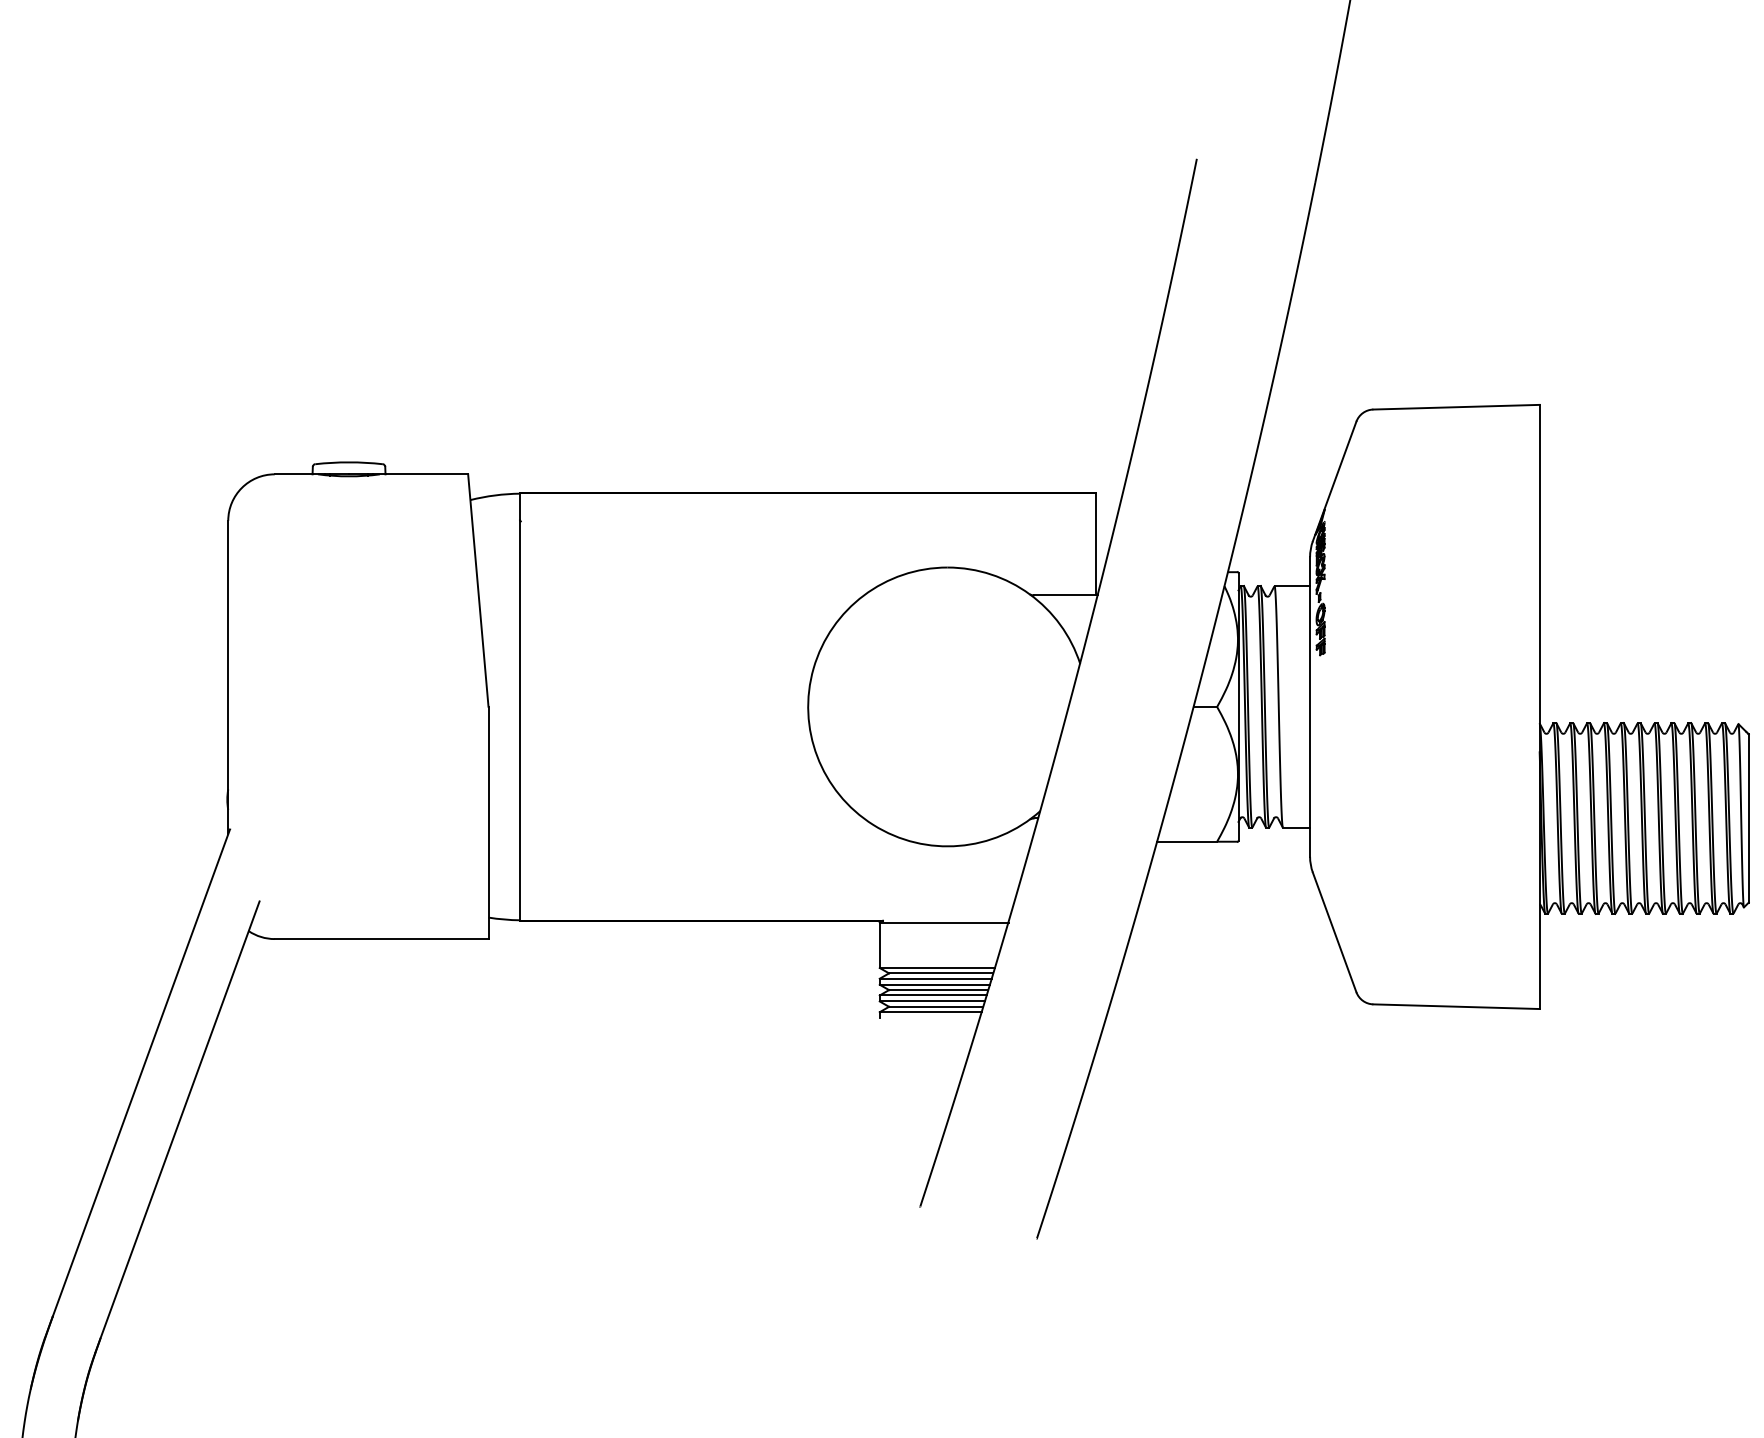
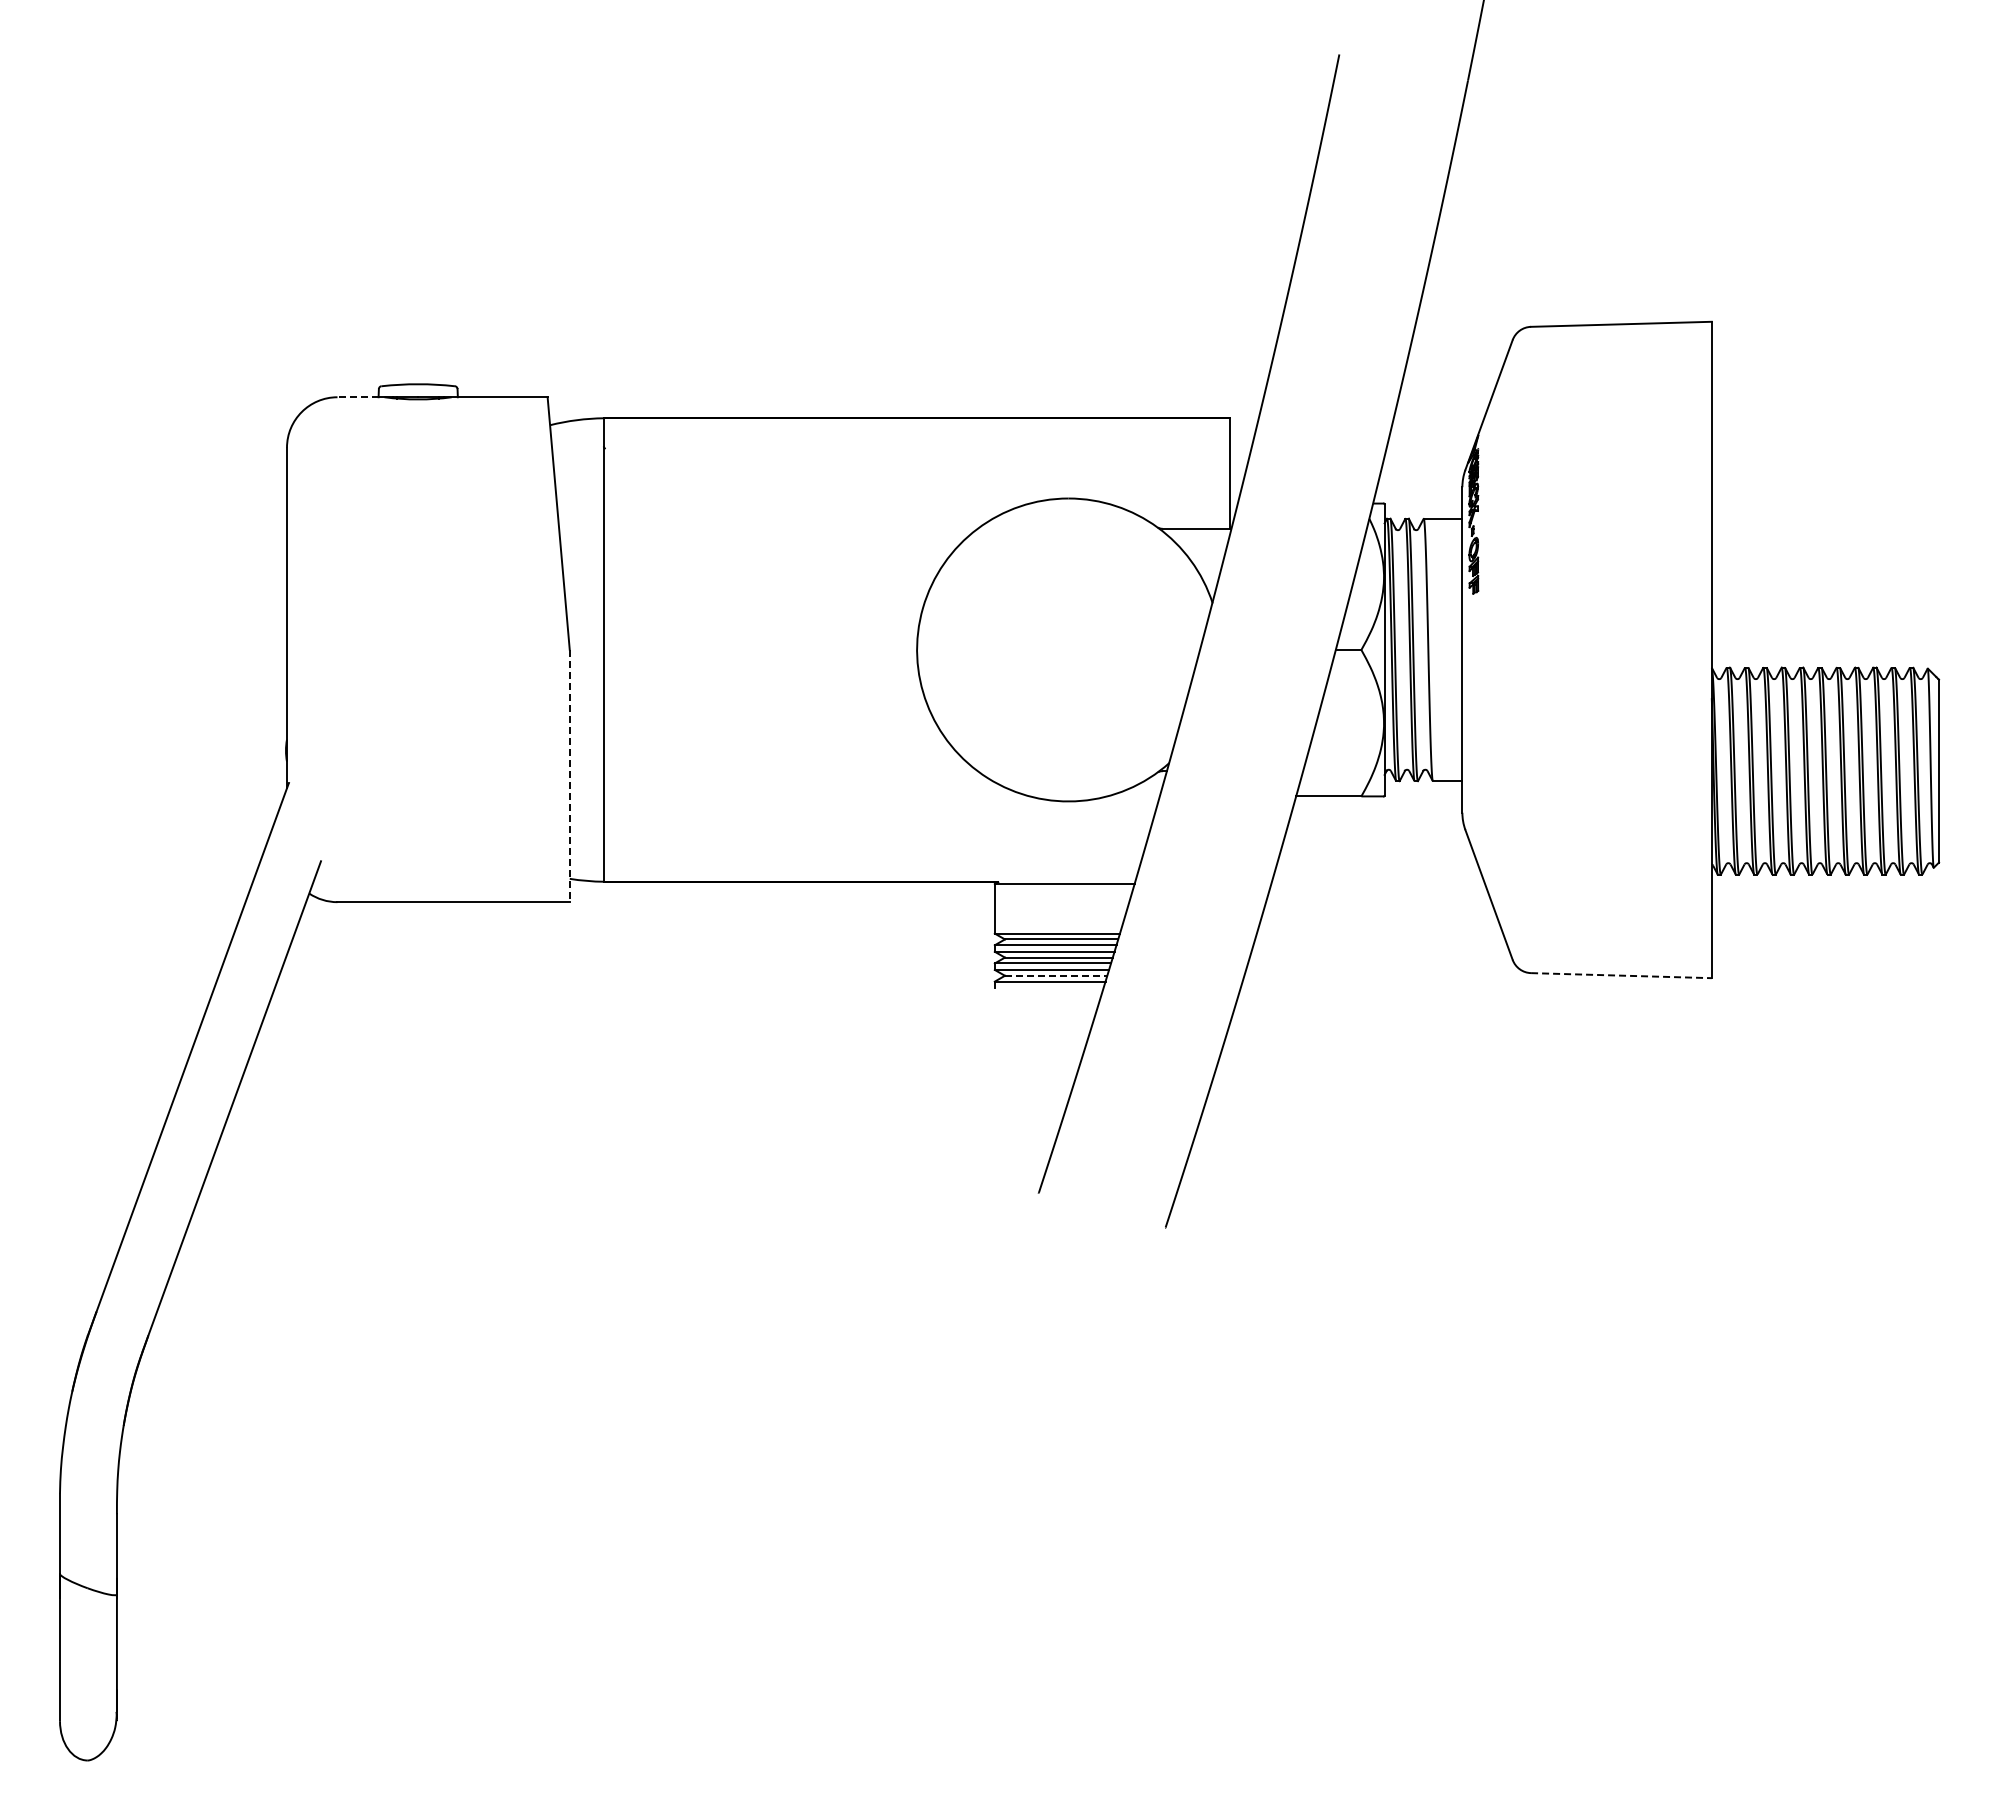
line: (294, 474) -> (358, 397), solid -> dashed
line: (488, 823) -> (569, 776), solid -> dashed
line: (936, 1006) -> (1056, 975), solid -> dashed
line: (1456, 1006) -> (1621, 975), solid -> dashed

